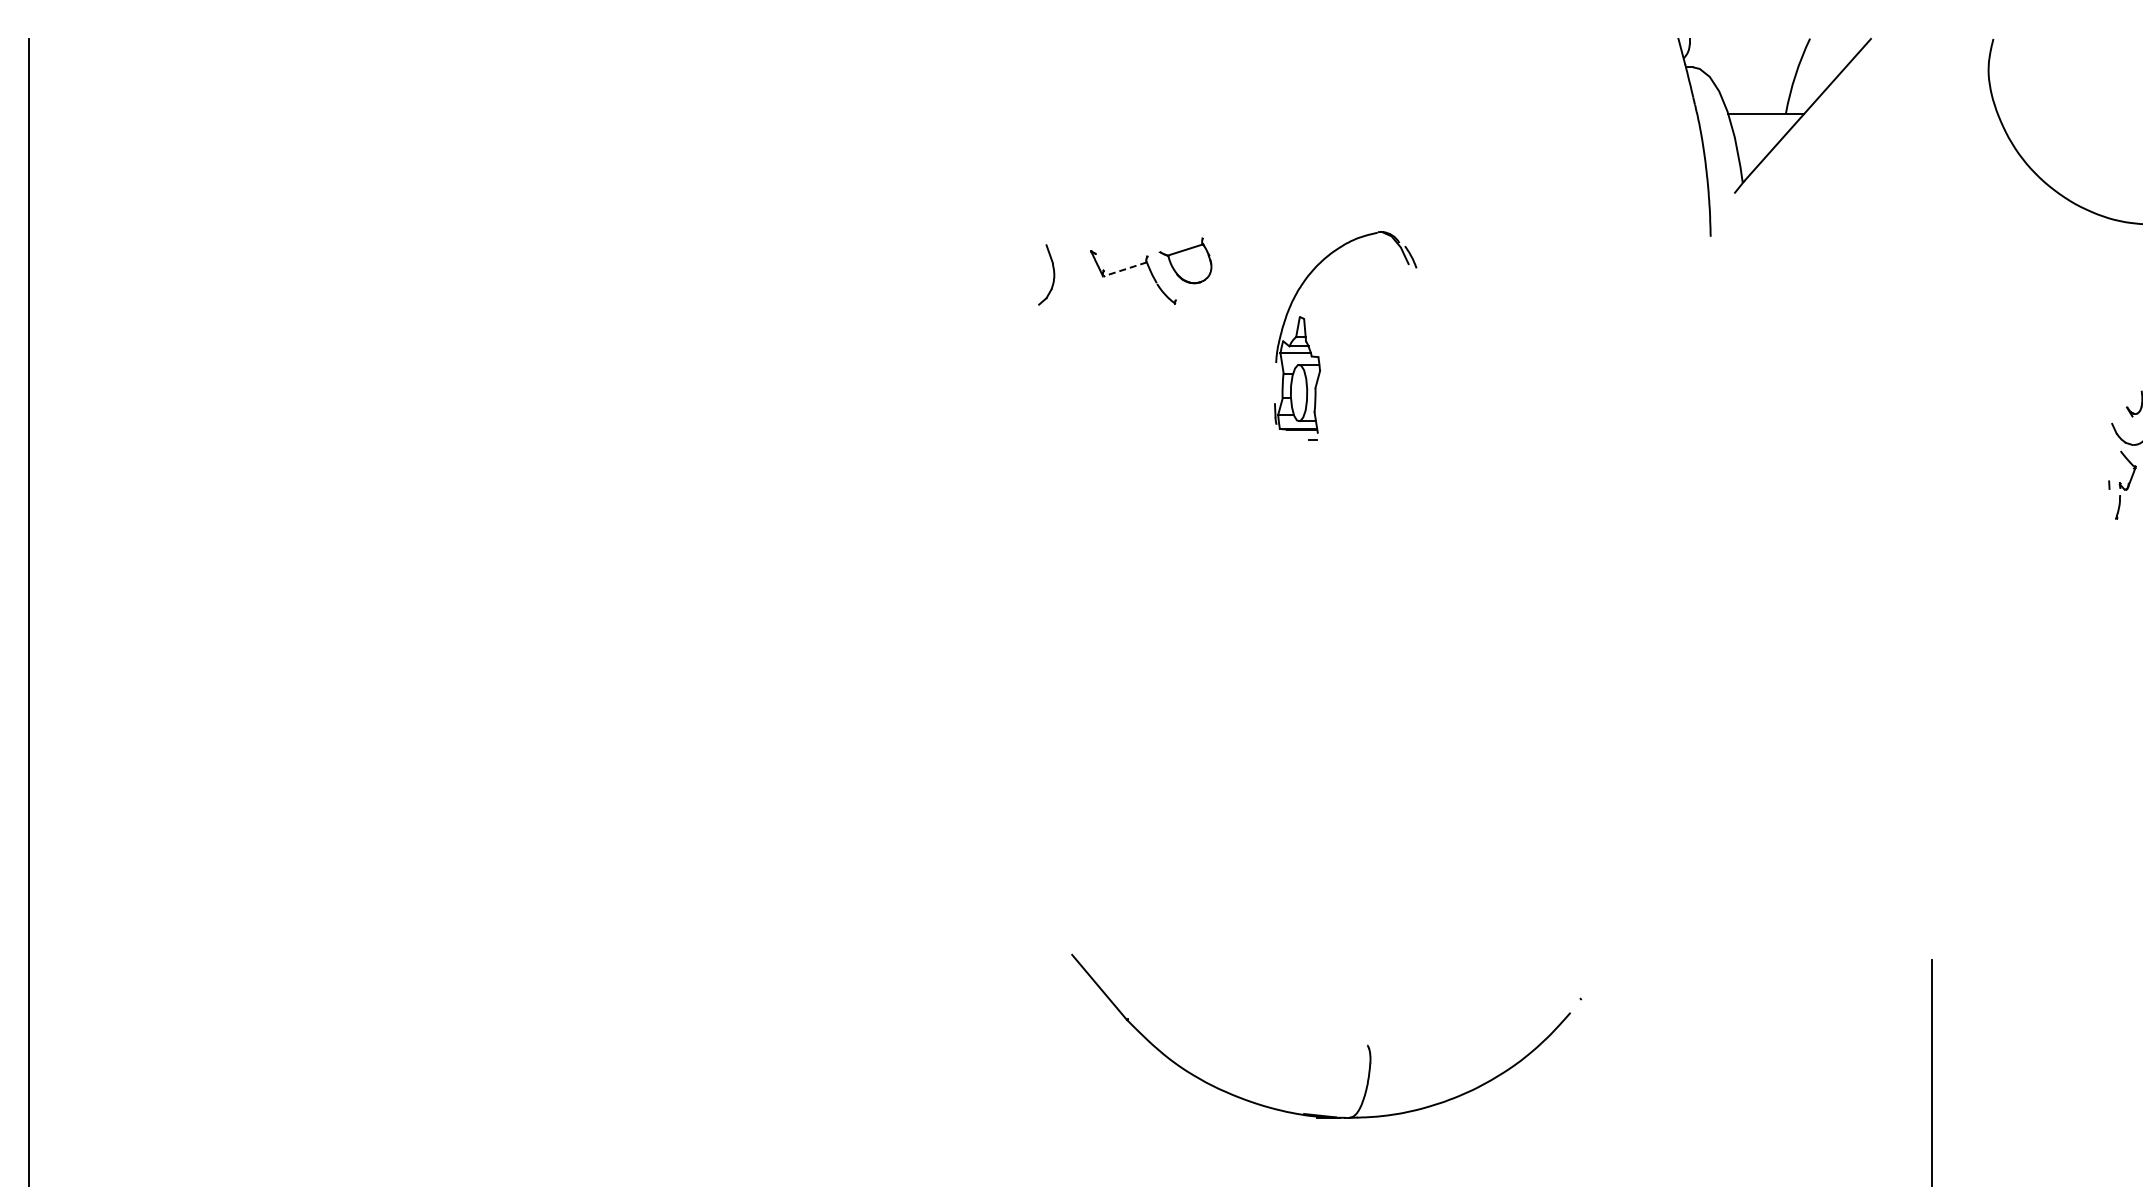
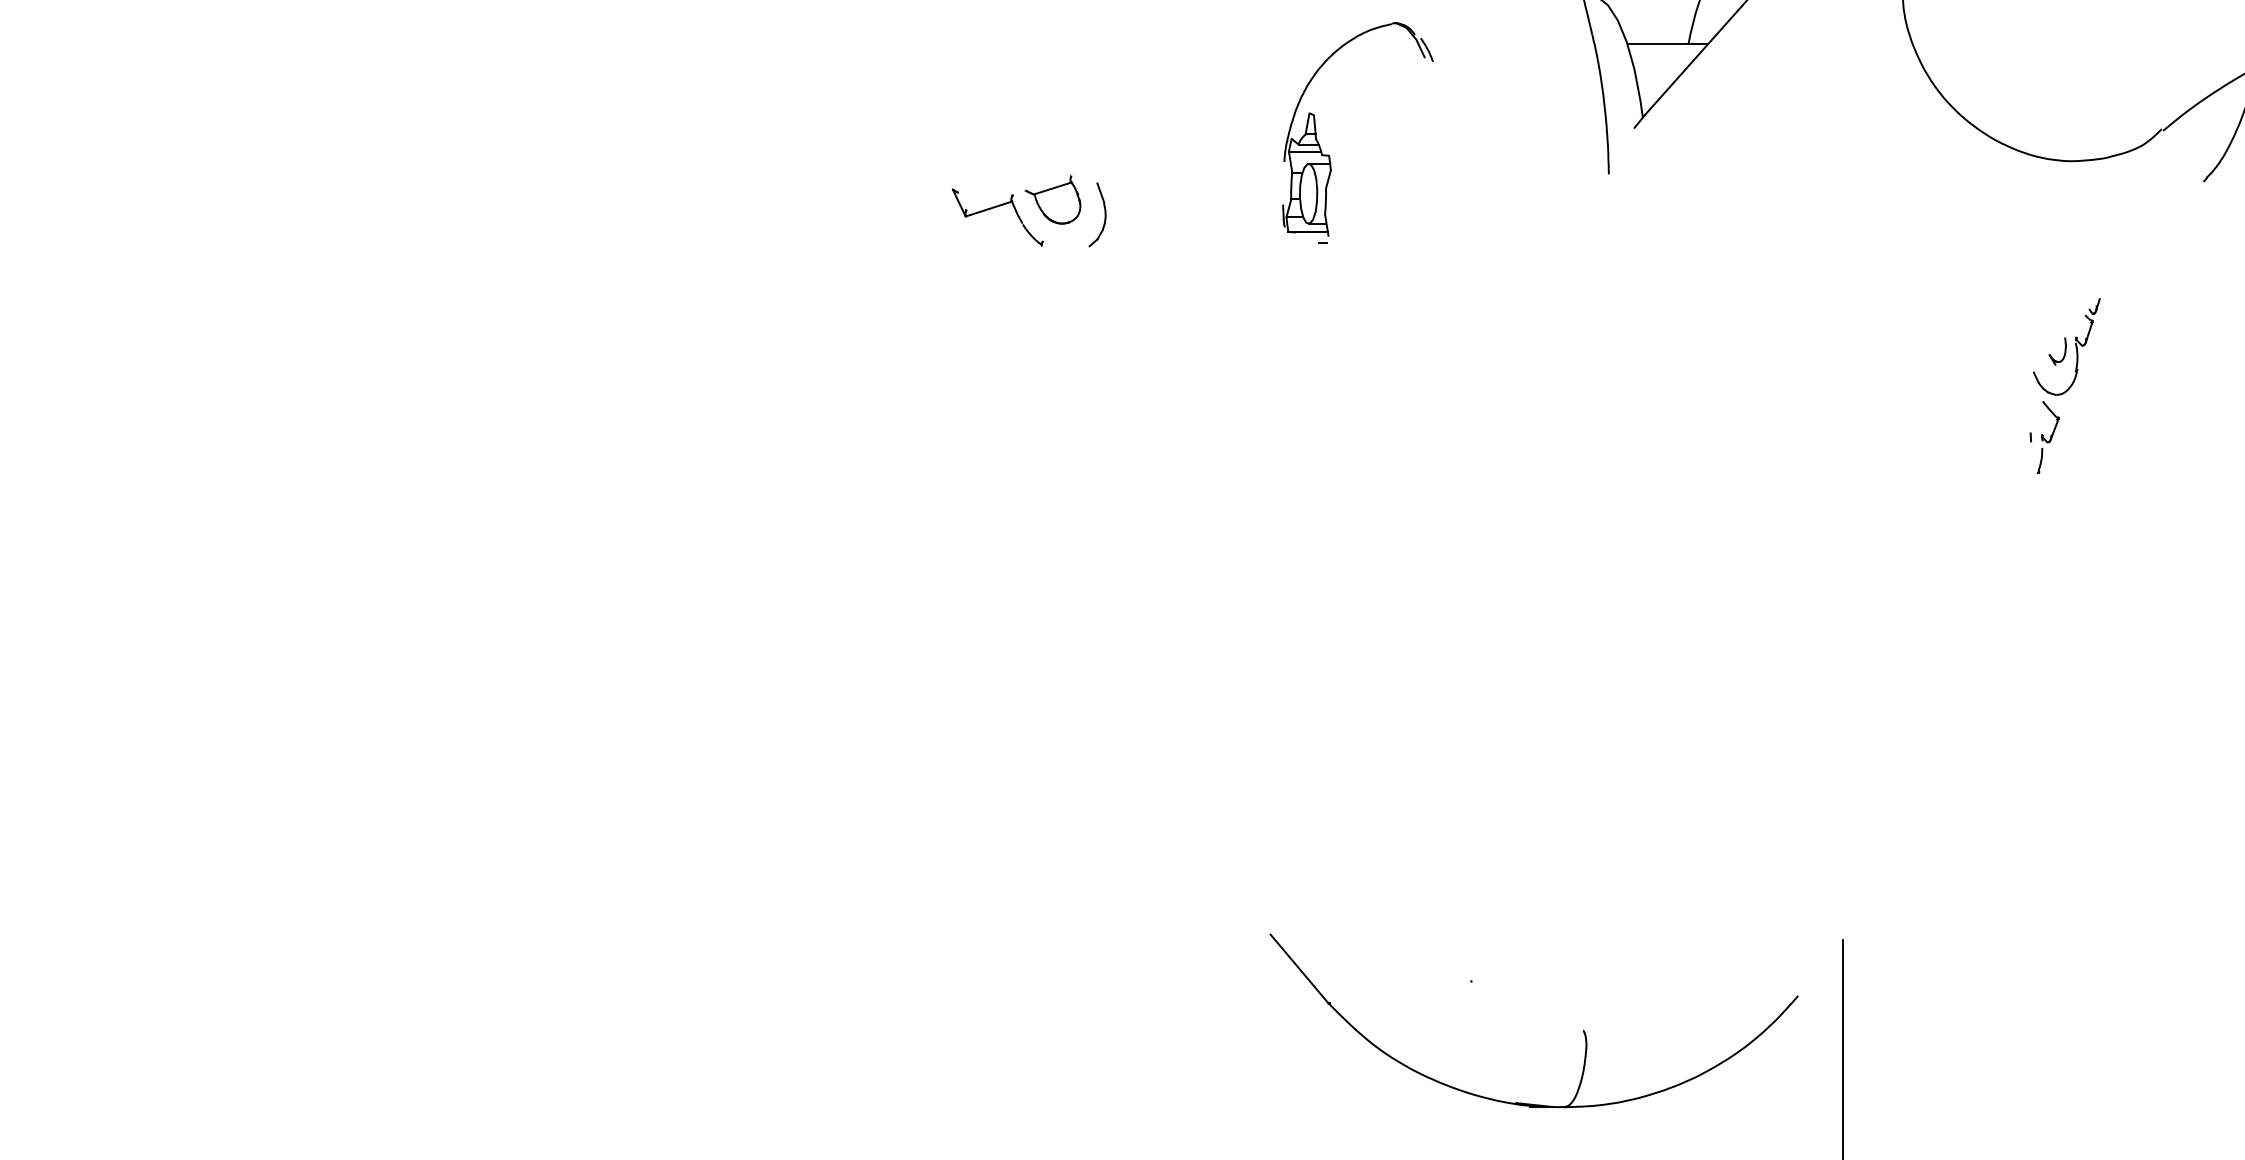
line: (1125, 269) -> (989, 209), dashed -> solid
part: (1053, 274) -> (1104, 214), moved
part: (1319, 356) -> (1330, 155), moved
part: (1367, 1044) -> (1583, 1029), moved

